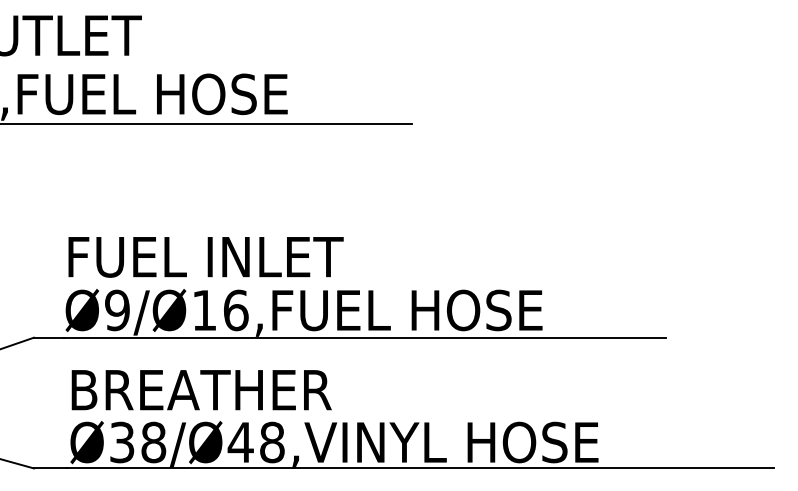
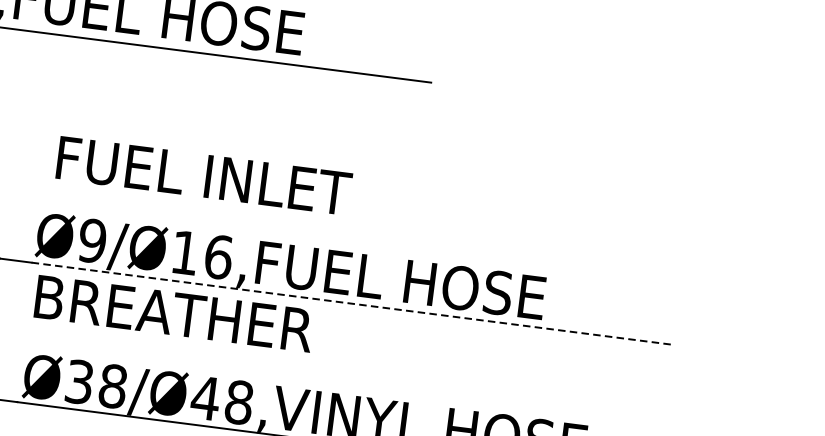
text: (205, 257) -> (203, 176), moved
line: (364, 337) -> (351, 303), solid -> dashed
text: (201, 390) -> (173, 314), moved

